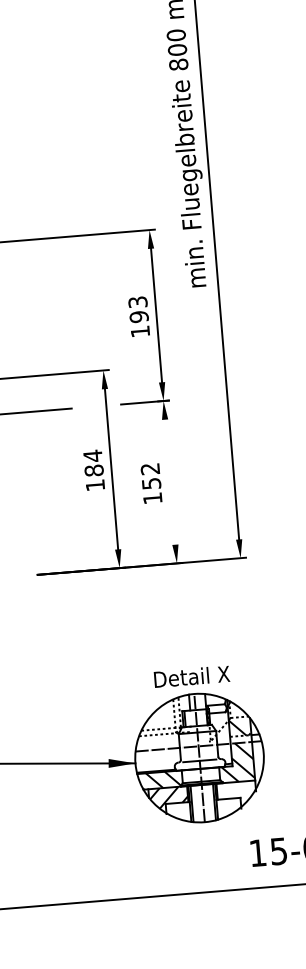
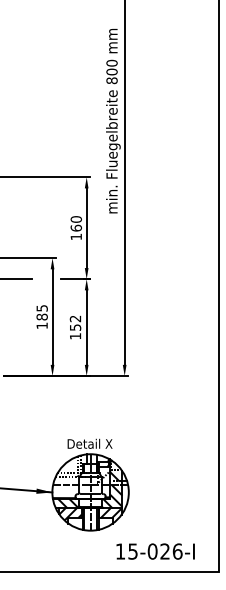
text: (137, 309) -> (75, 223), 193 -> 160
text: (91, 454) -> (41, 307), 184 -> 185
line: (169, 482) -> (86, 327), added
hatch: (235, 788) -> (110, 512), added

